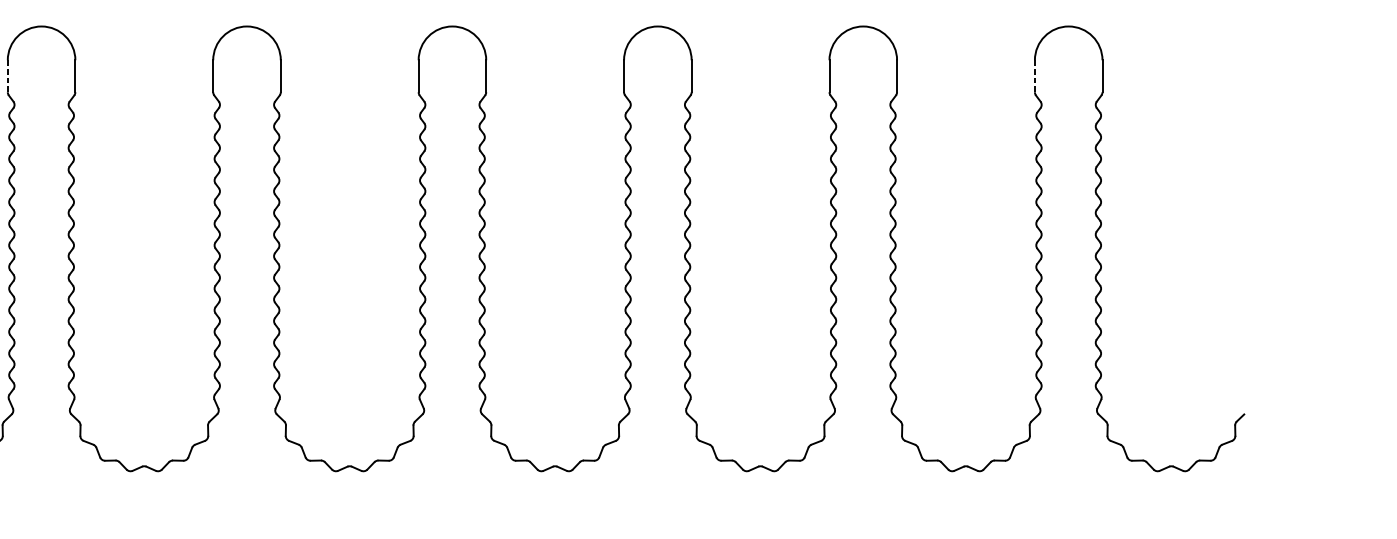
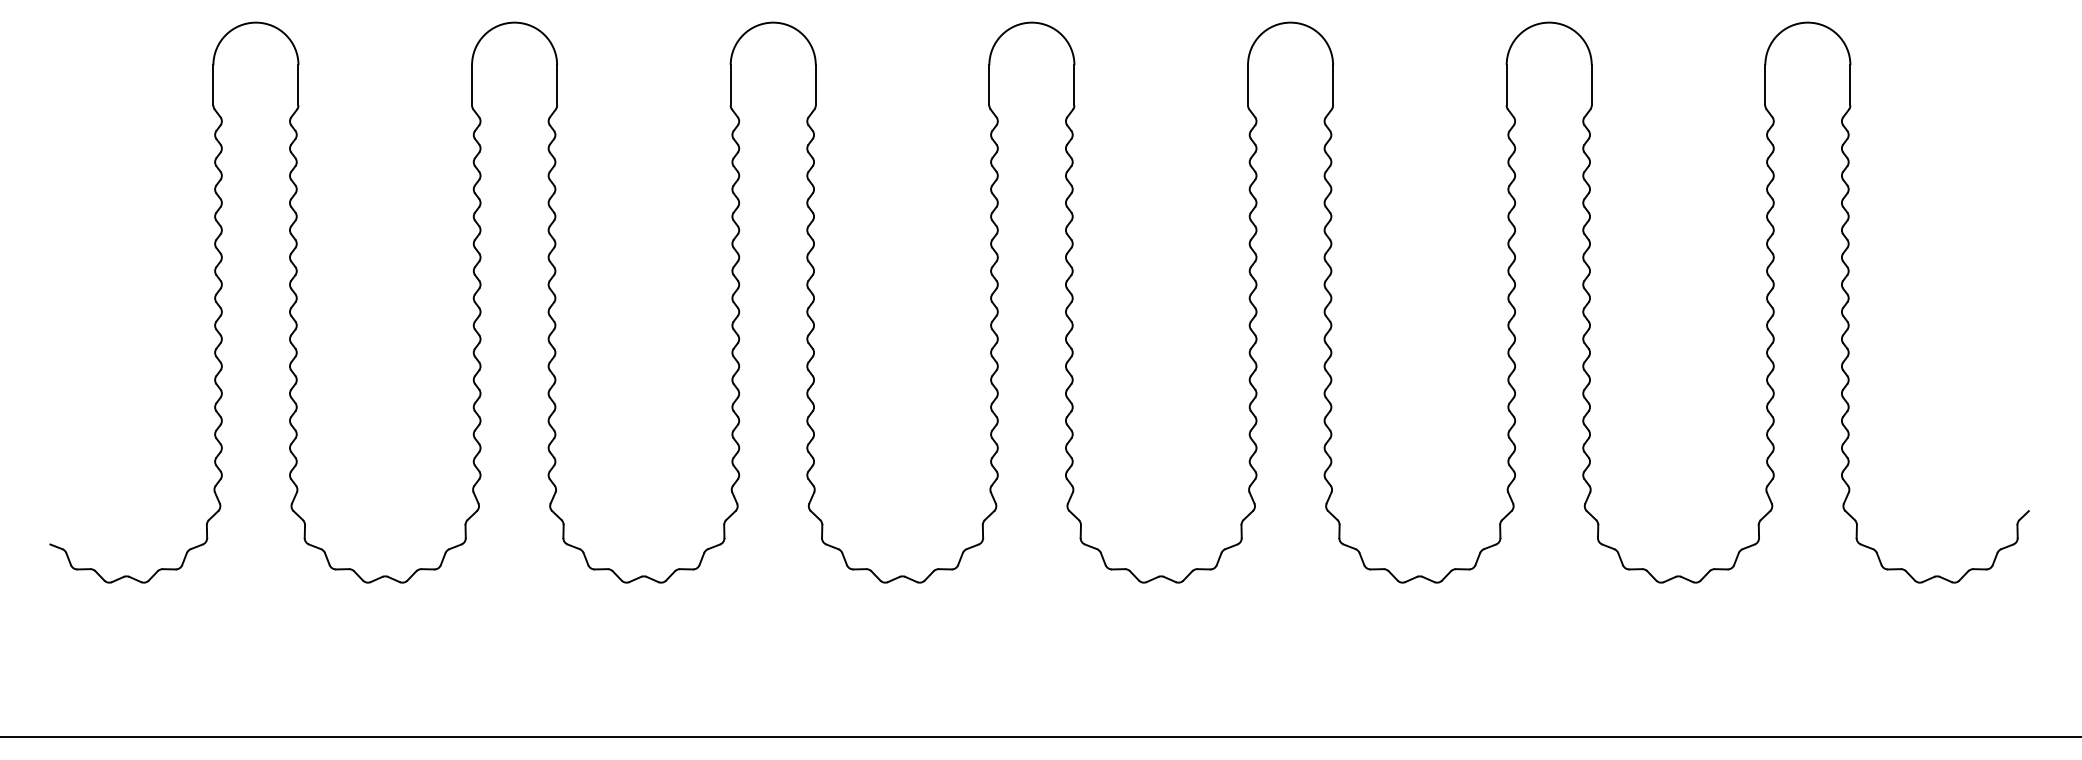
line: (8, 76) -> (472, 85), dashed -> solid
line: (1035, 76) -> (1765, 85), dashed -> solid

